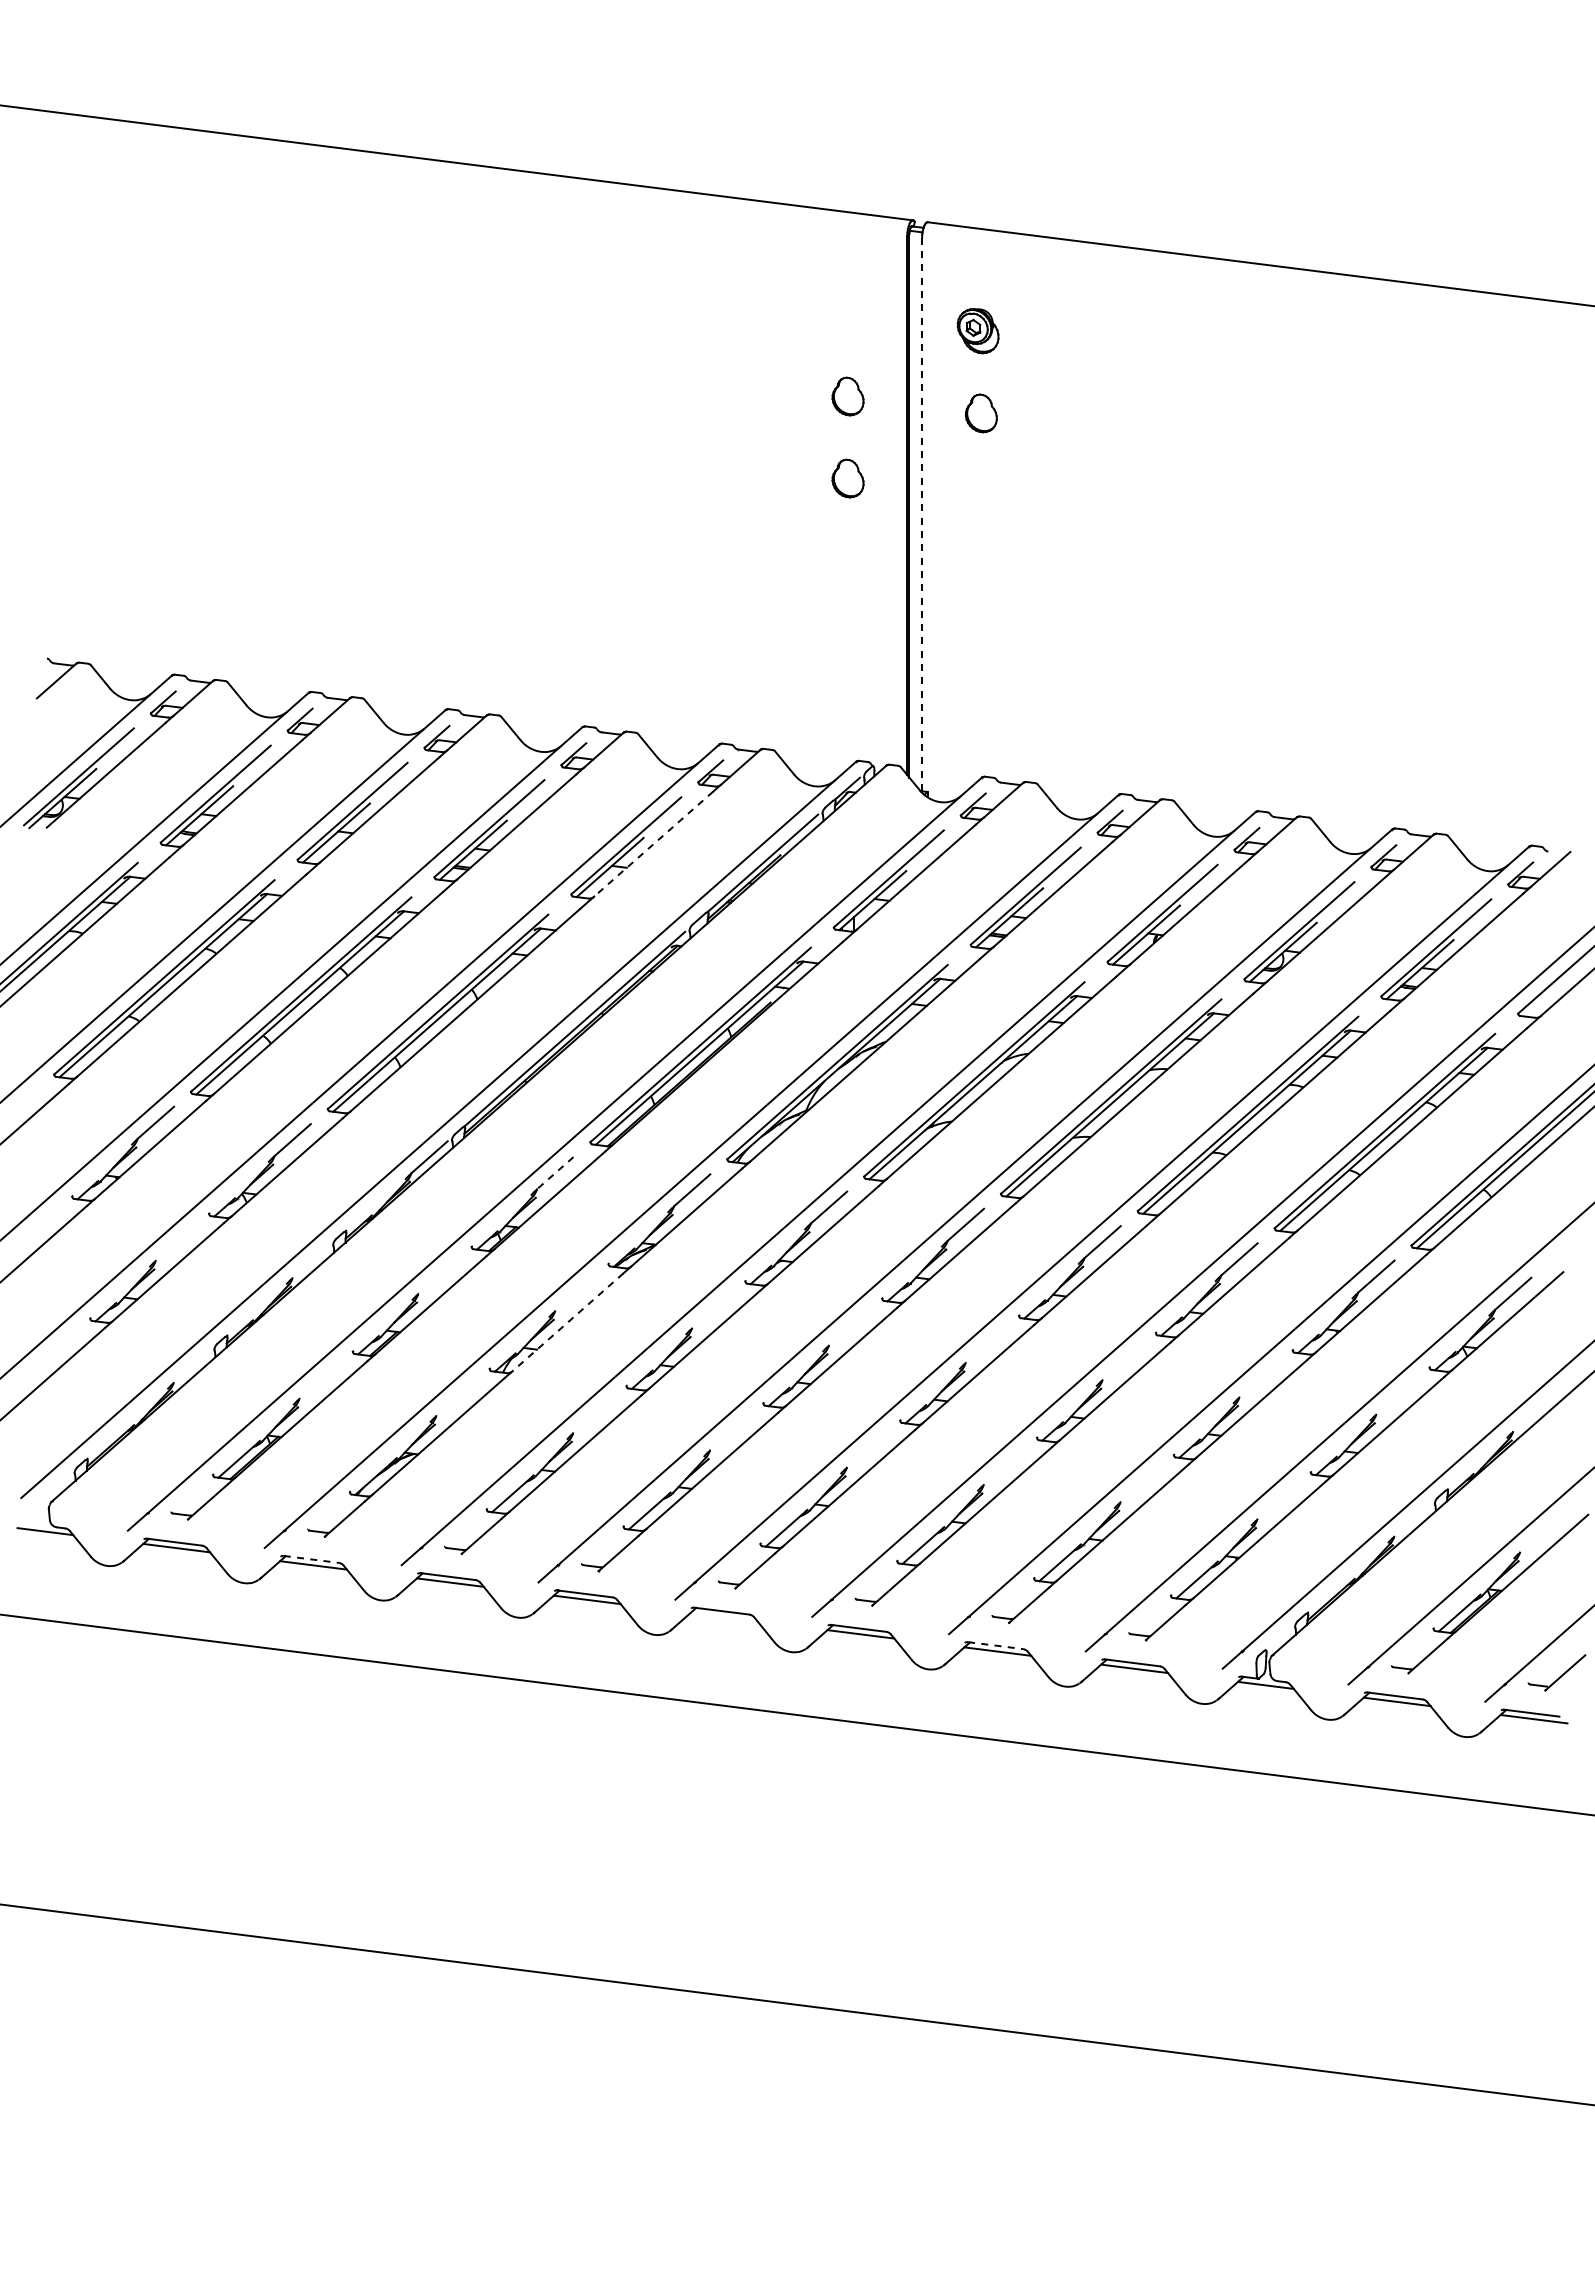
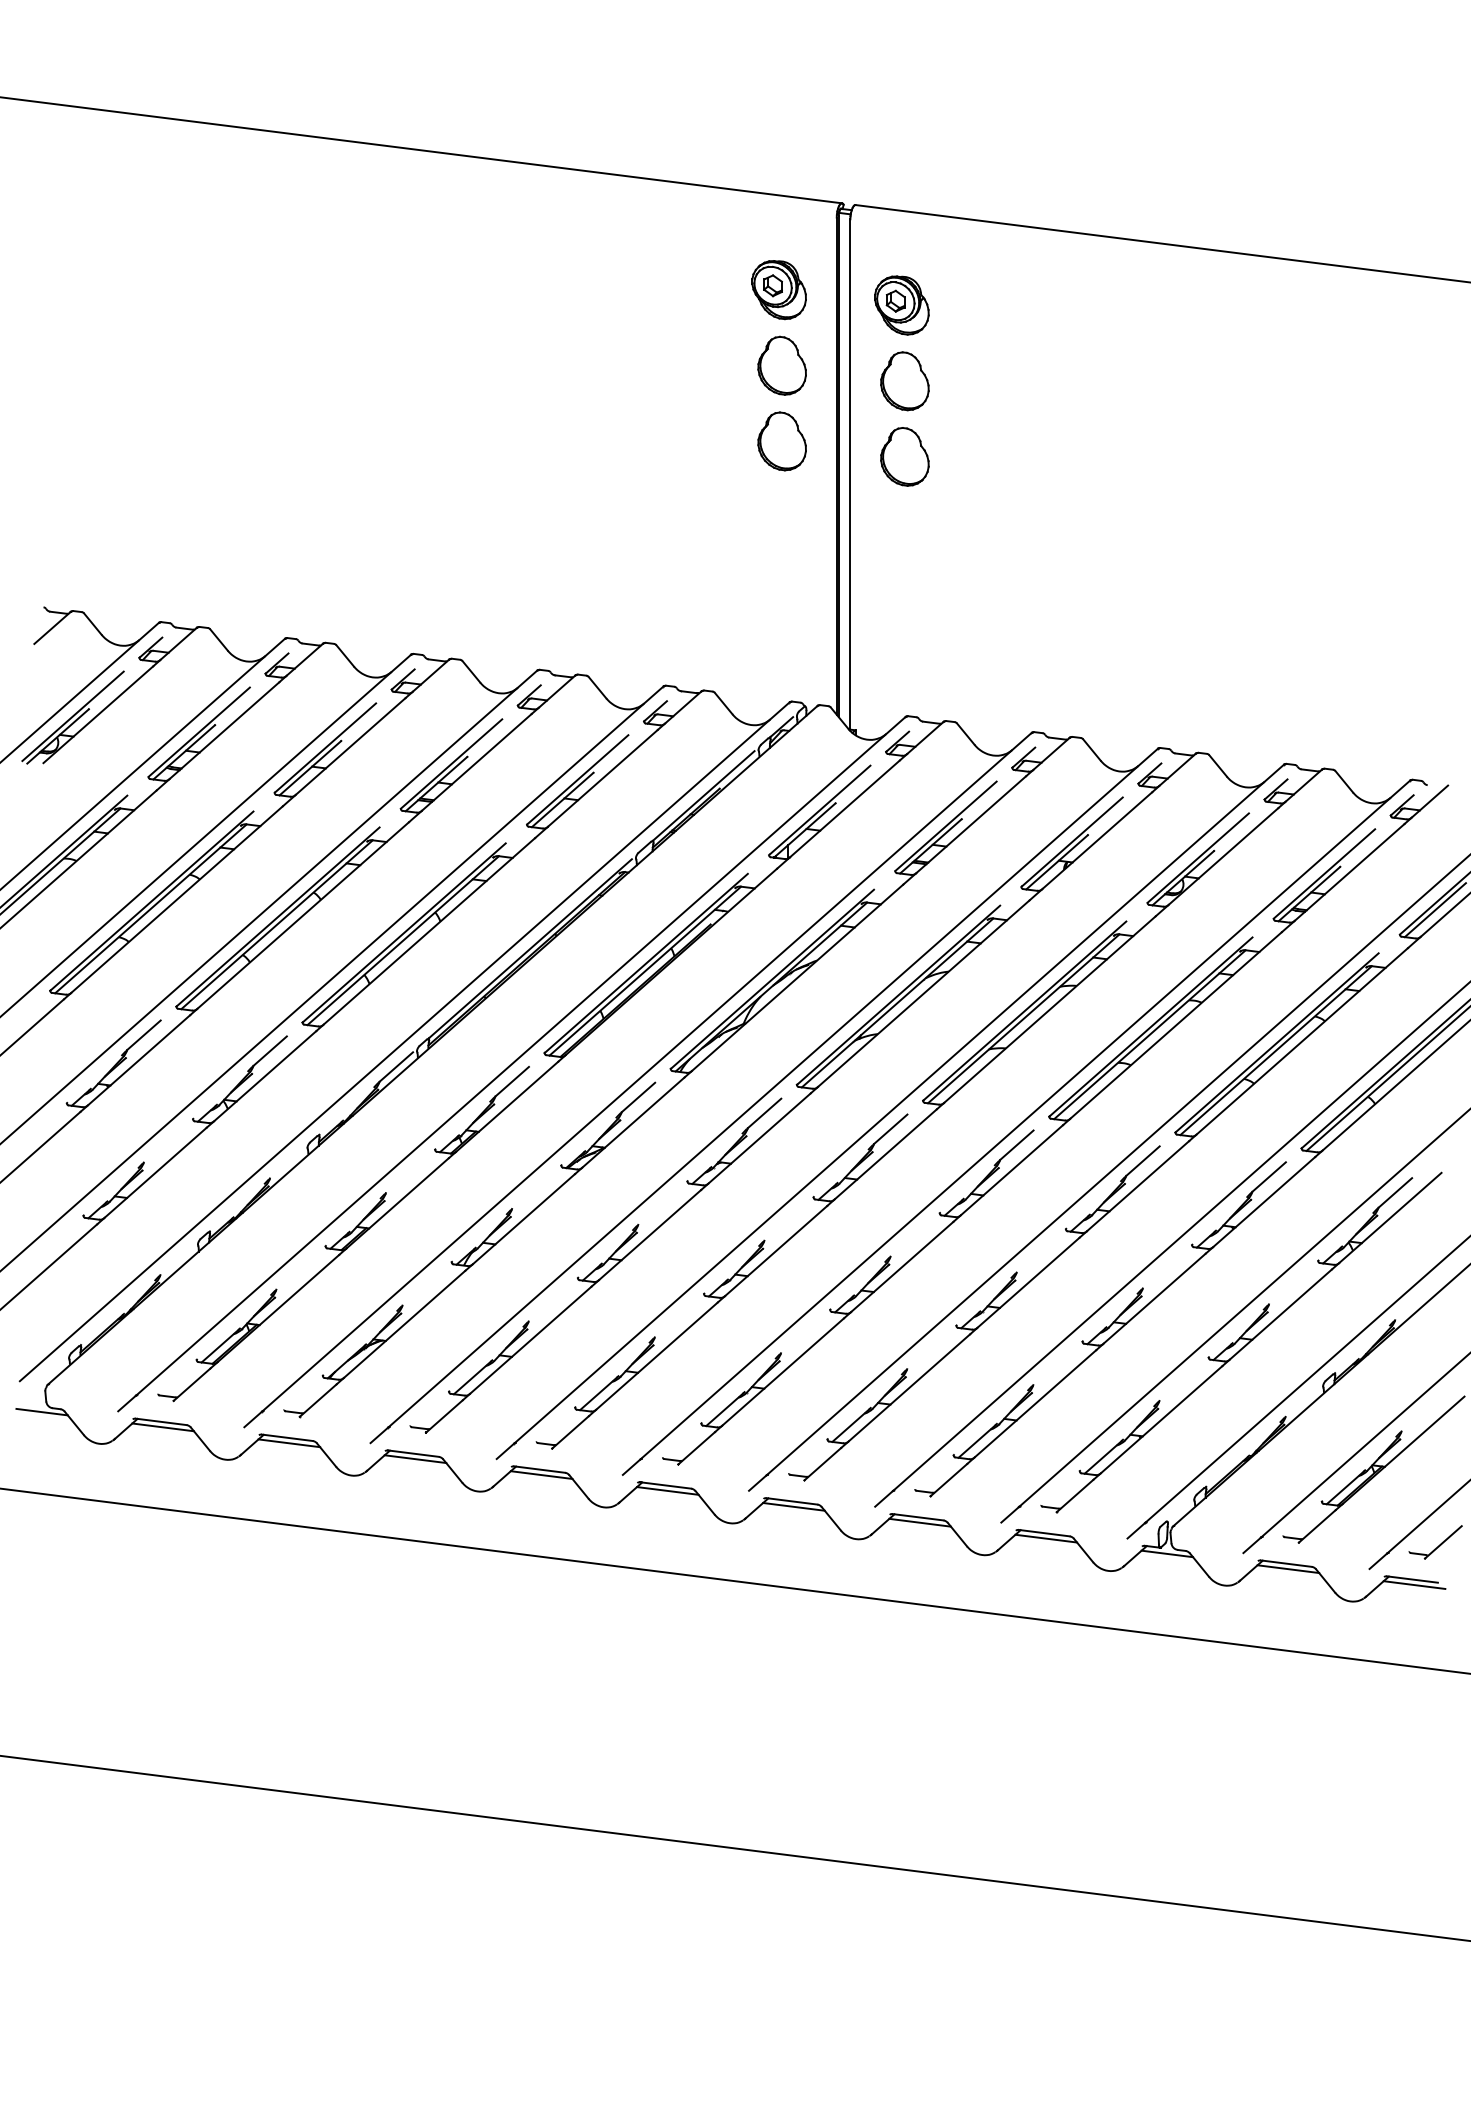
part: (844, 314) -> (778, 290), added
part: (978, 330) -> (902, 304), size x1.43
part: (847, 396) -> (781, 365), size x1.67
part: (981, 413) -> (905, 381), size x1.67
part: (847, 478) -> (781, 441), size x1.67
part: (981, 495) -> (905, 456), added
line: (922, 514) -> (850, 474), dashed -> solid
line: (653, 844) -> (602, 778), dashed -> solid
line: (1556, 986) -> (1435, 909), added
line: (554, 1173) -> (511, 1082), dashed -> solid
line: (567, 1322) -> (523, 1219), dashed -> solid
line: (311, 1559) -> (287, 1437), dashed -> solid
line: (723, 1616) -> (667, 1490), added
line: (995, 1645) -> (918, 1517), dashed -> solid

